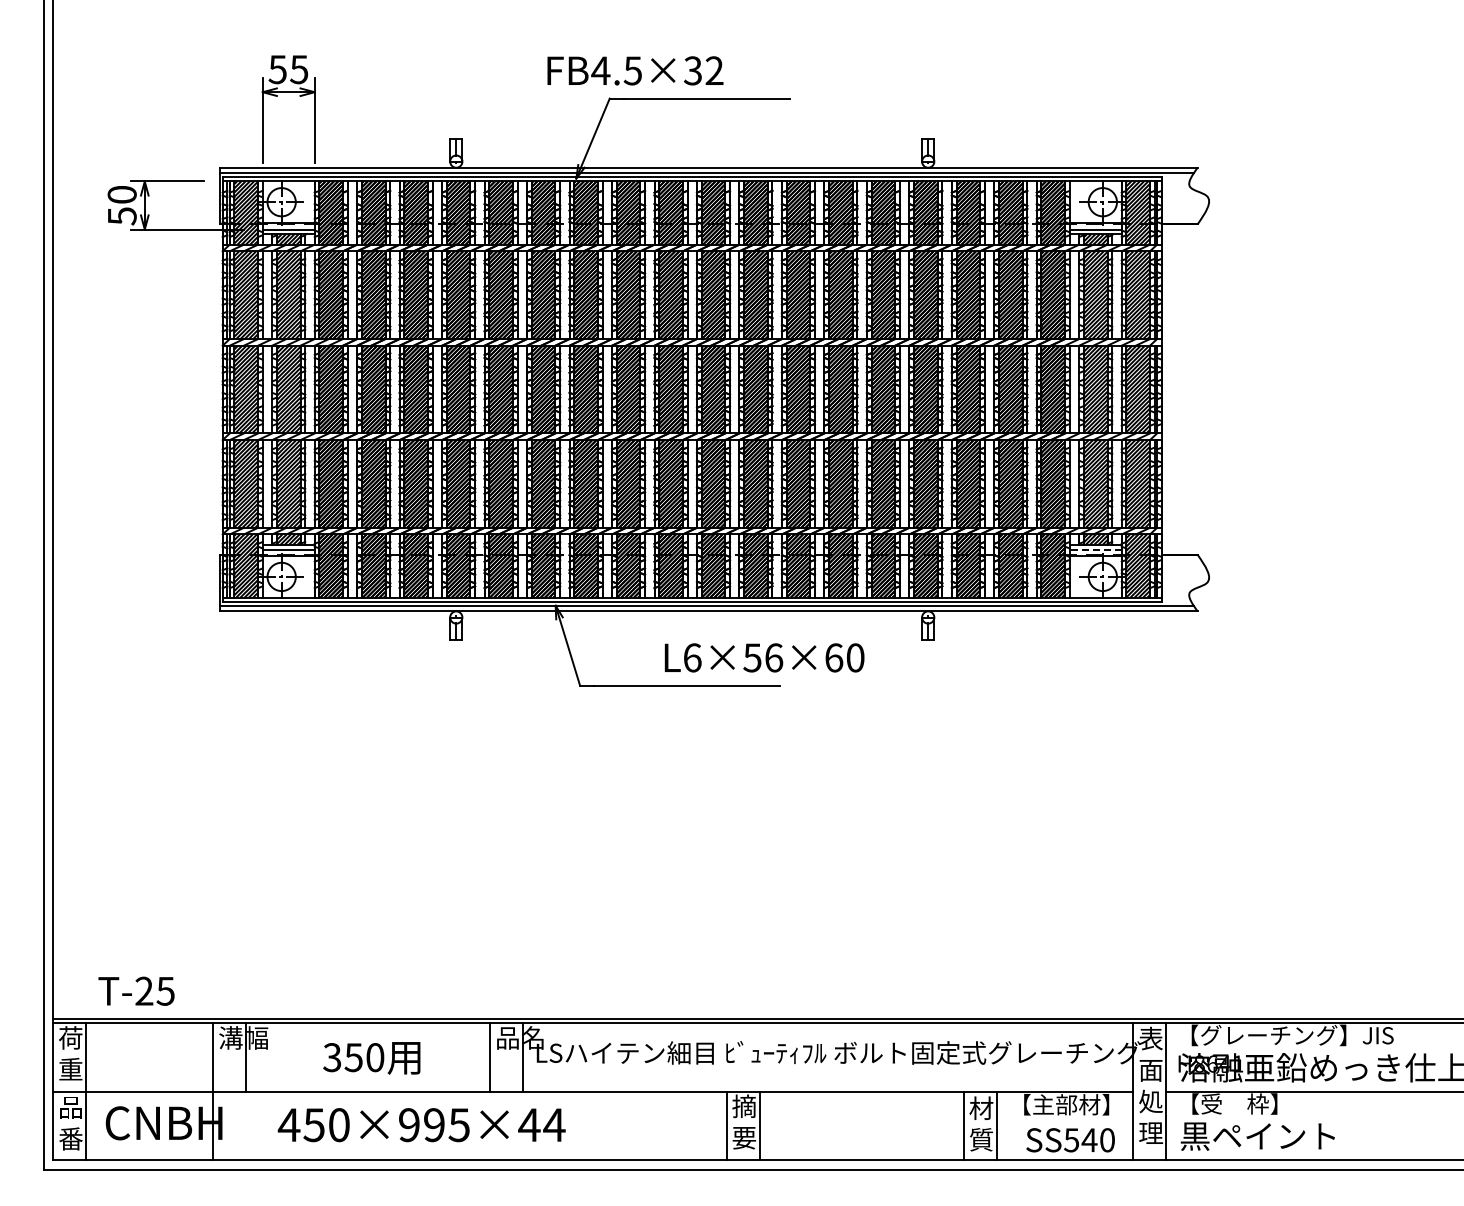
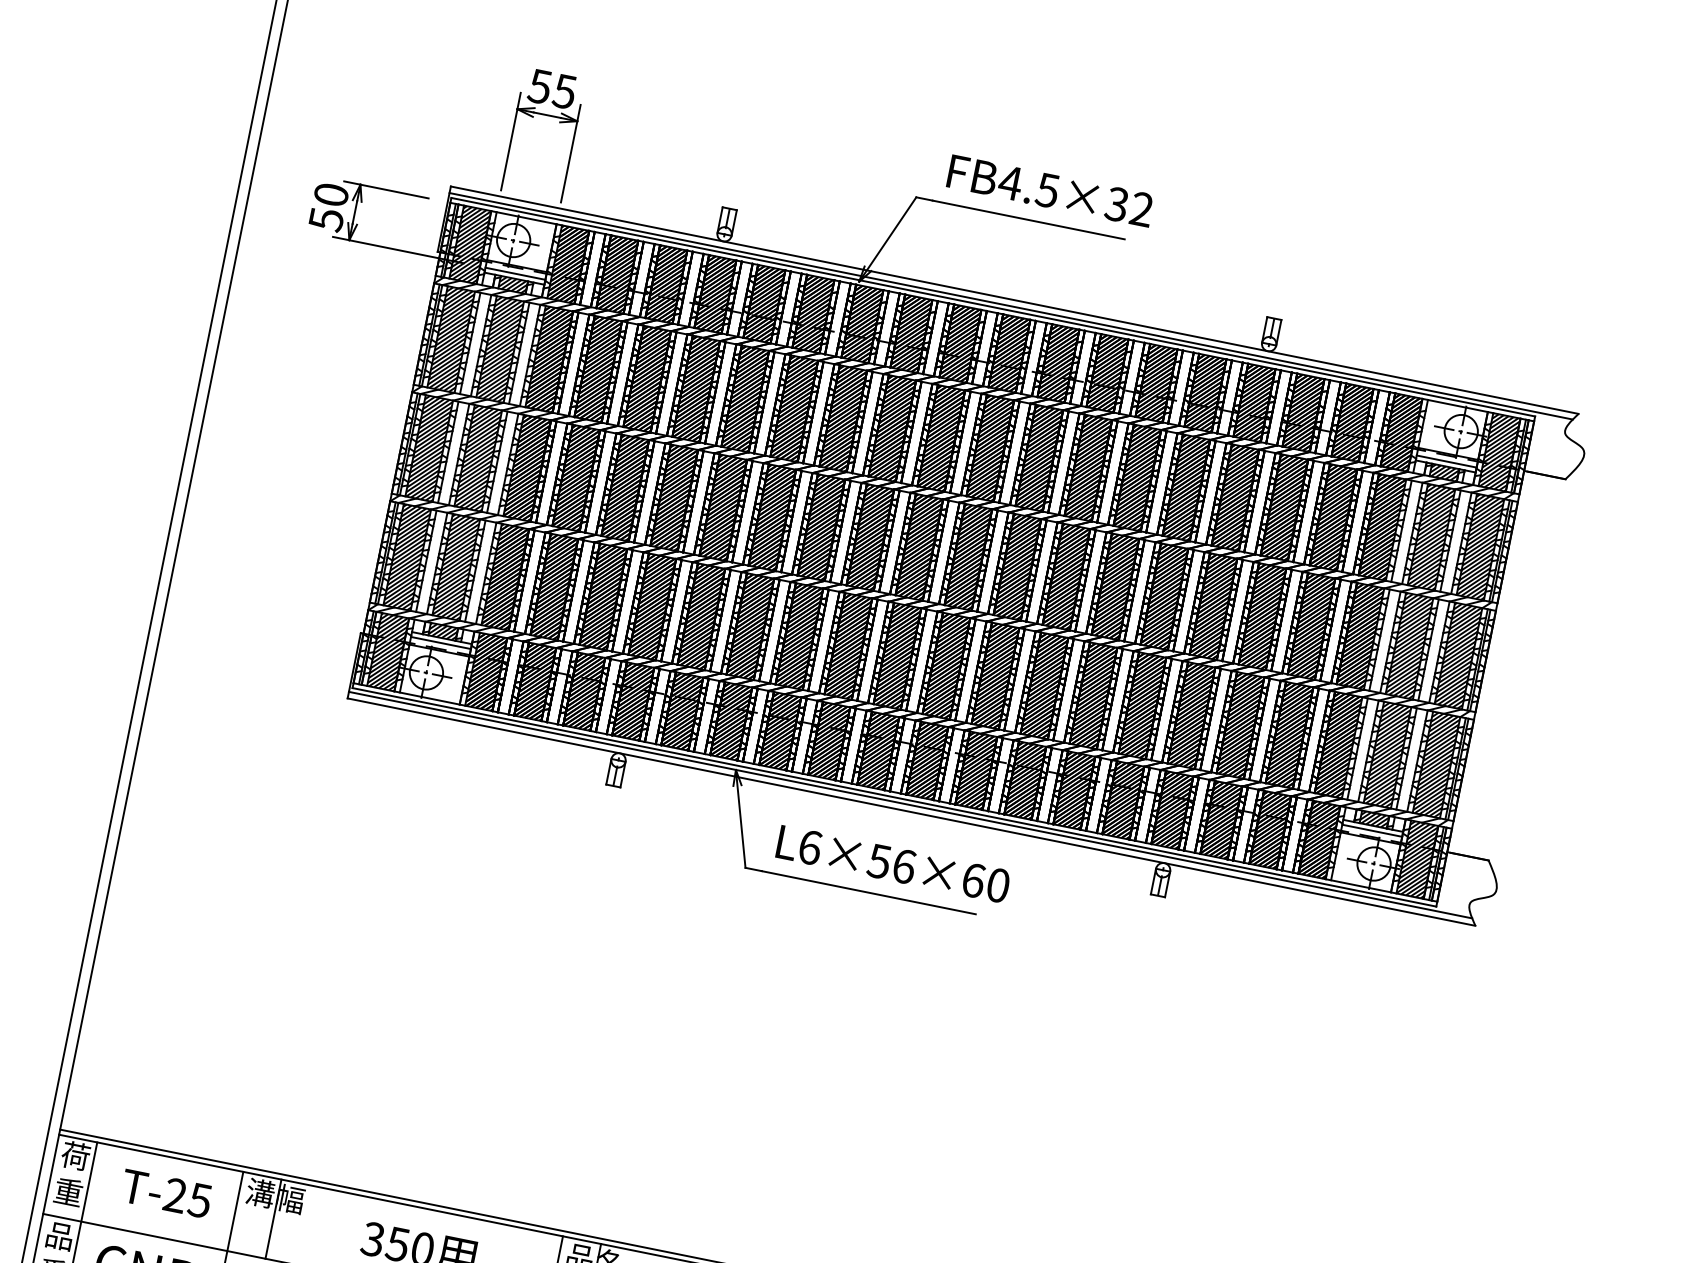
text: (635, 70) -> (1050, 190), moved
line: (1095, 549) -> (1371, 830), dashed -> solid
text: (764, 657) -> (893, 863), moved
text: (136, 990) -> (166, 1192), moved

